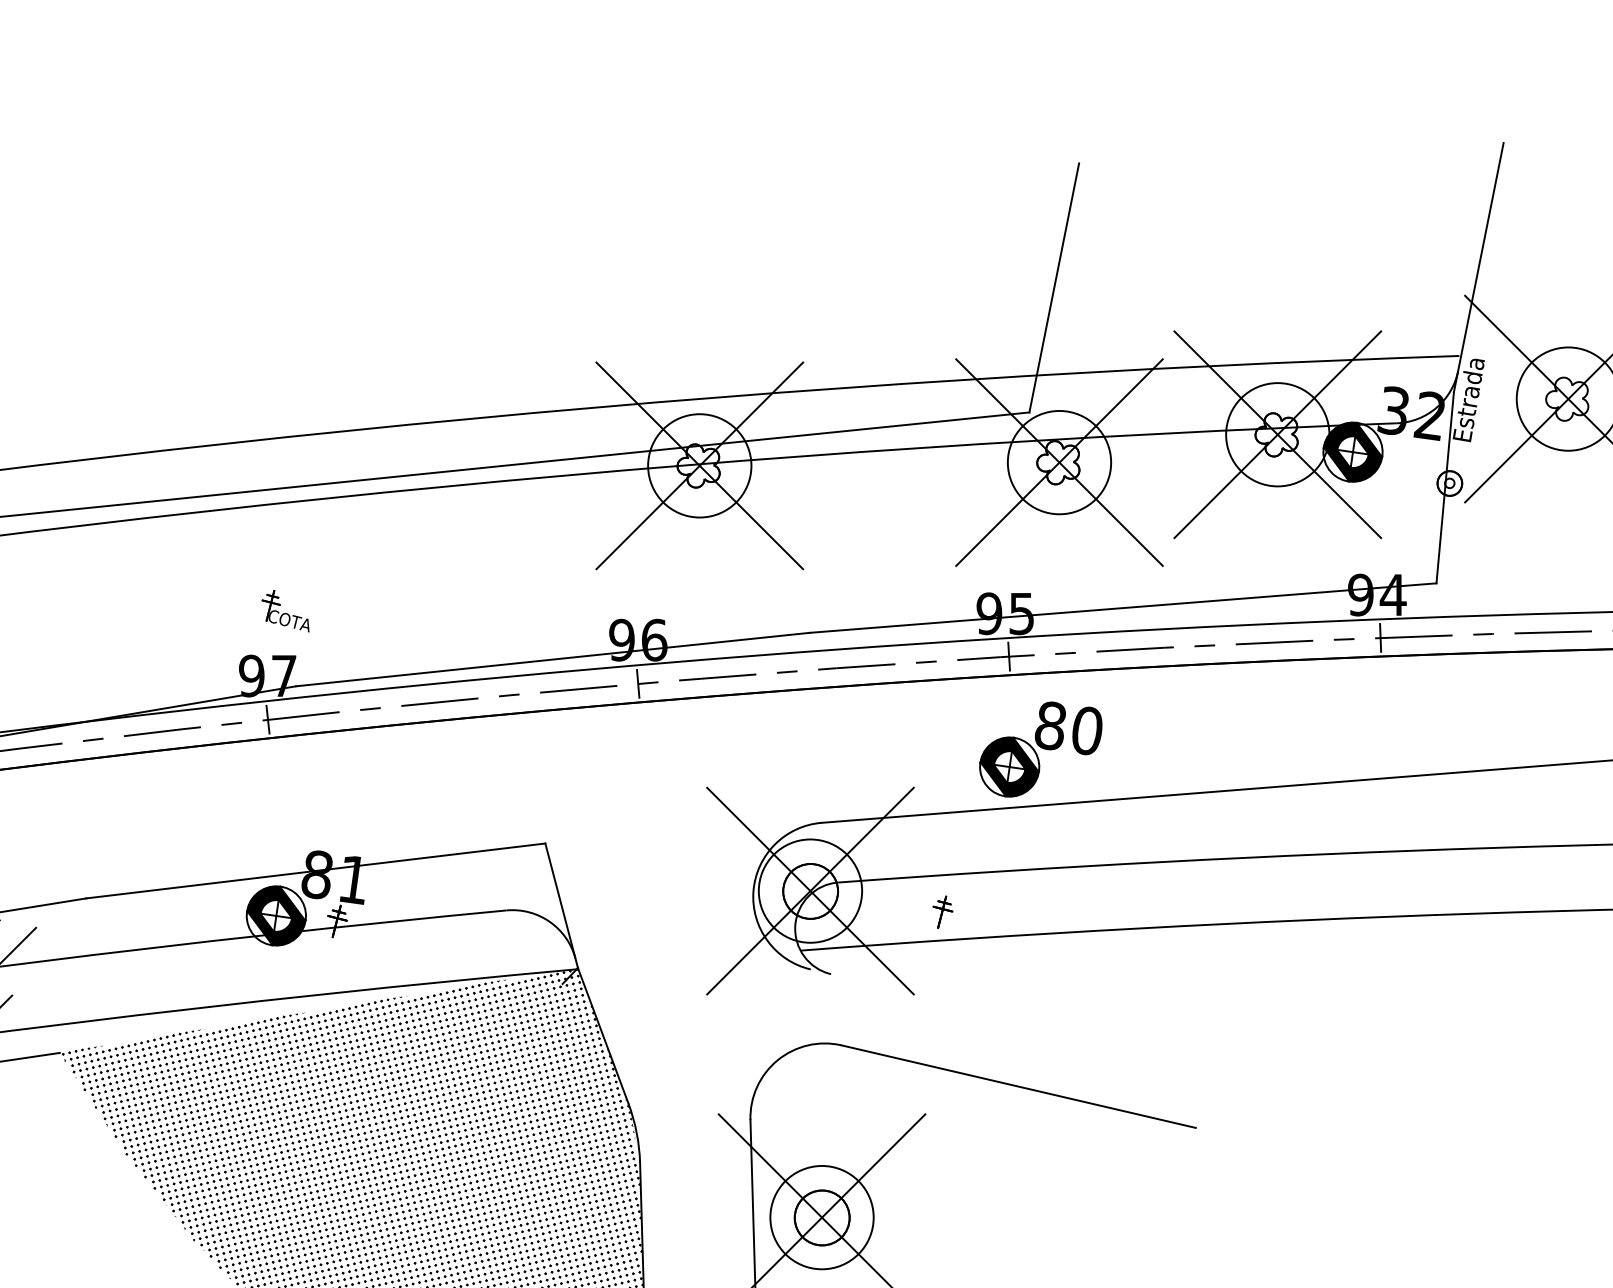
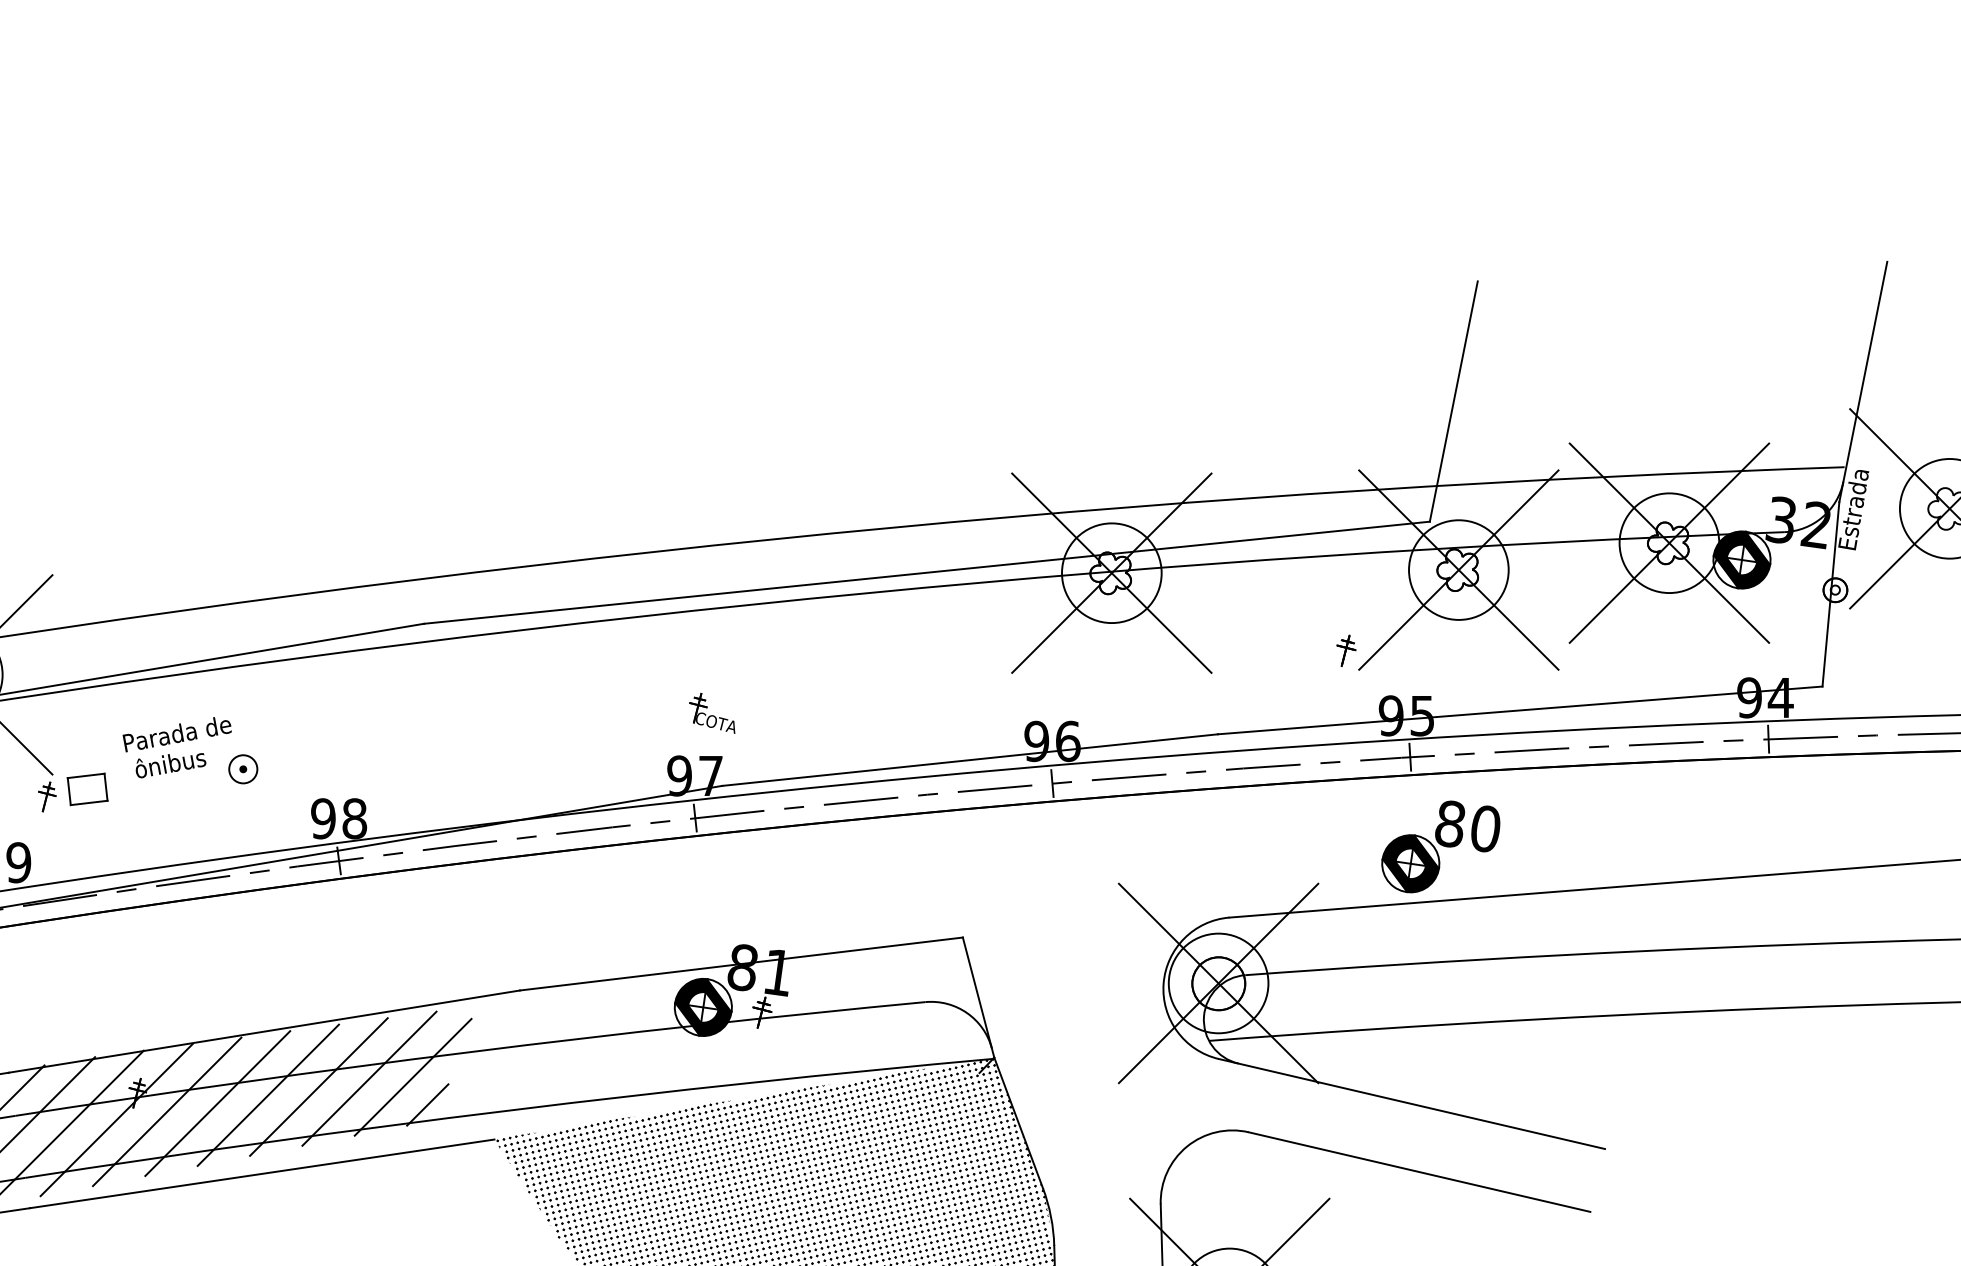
part: (943, 911) -> (1346, 650), moved
line: (1010, 1016) -> (1411, 1104), added

